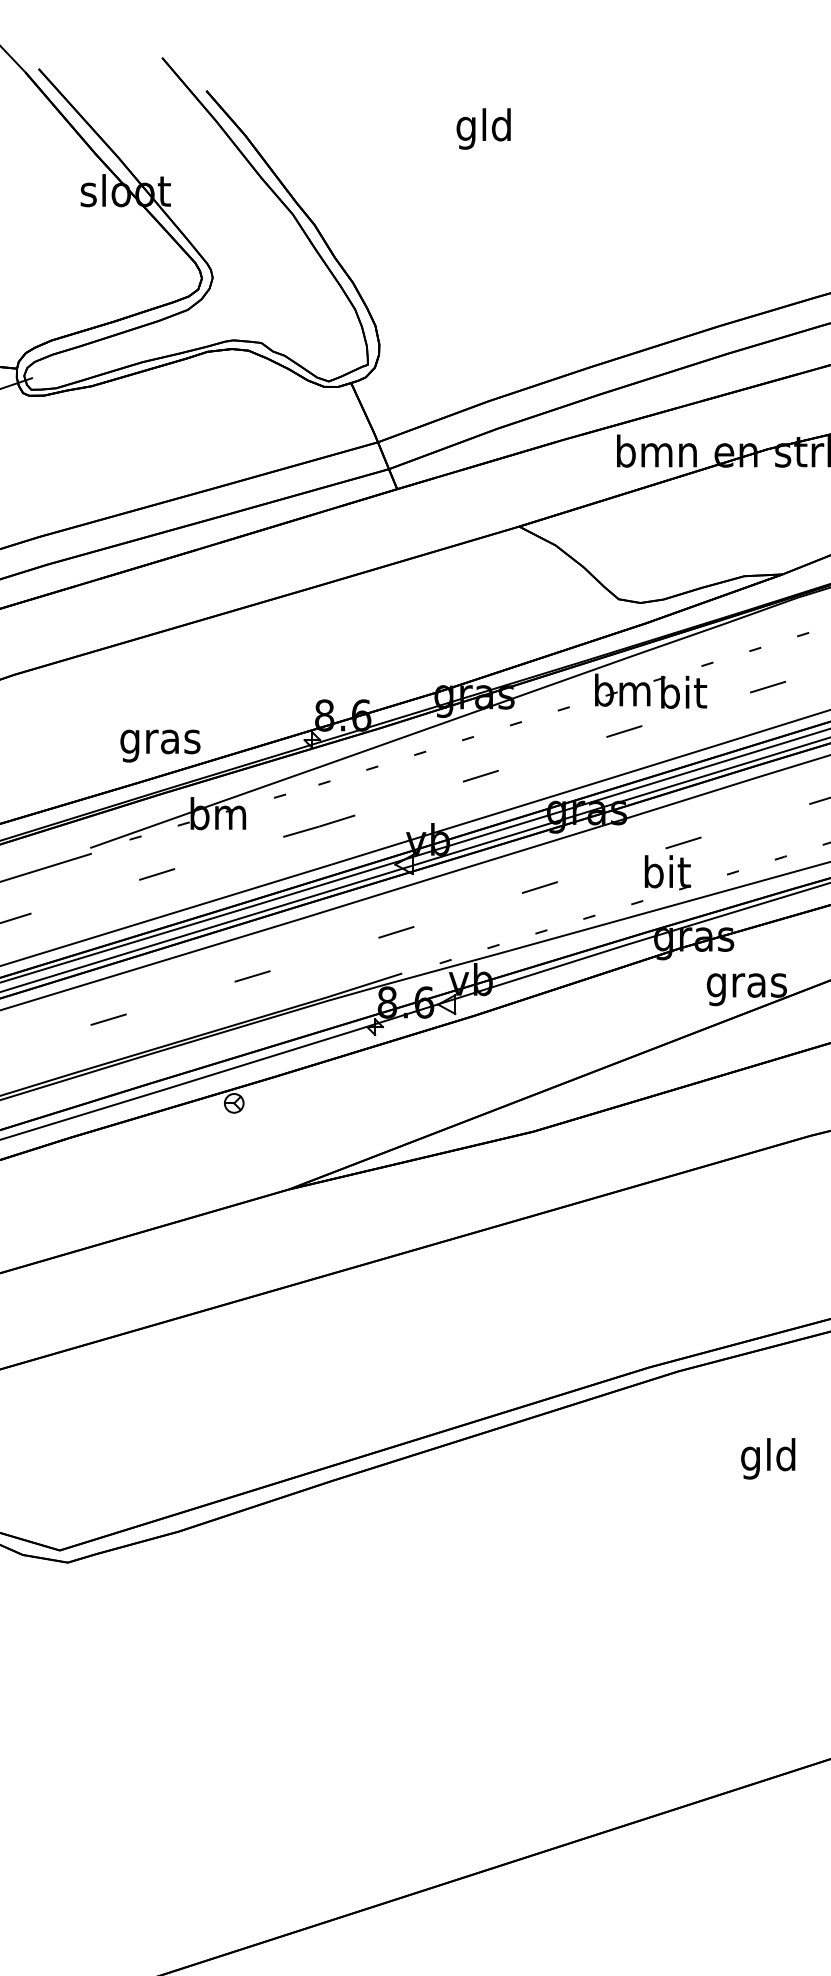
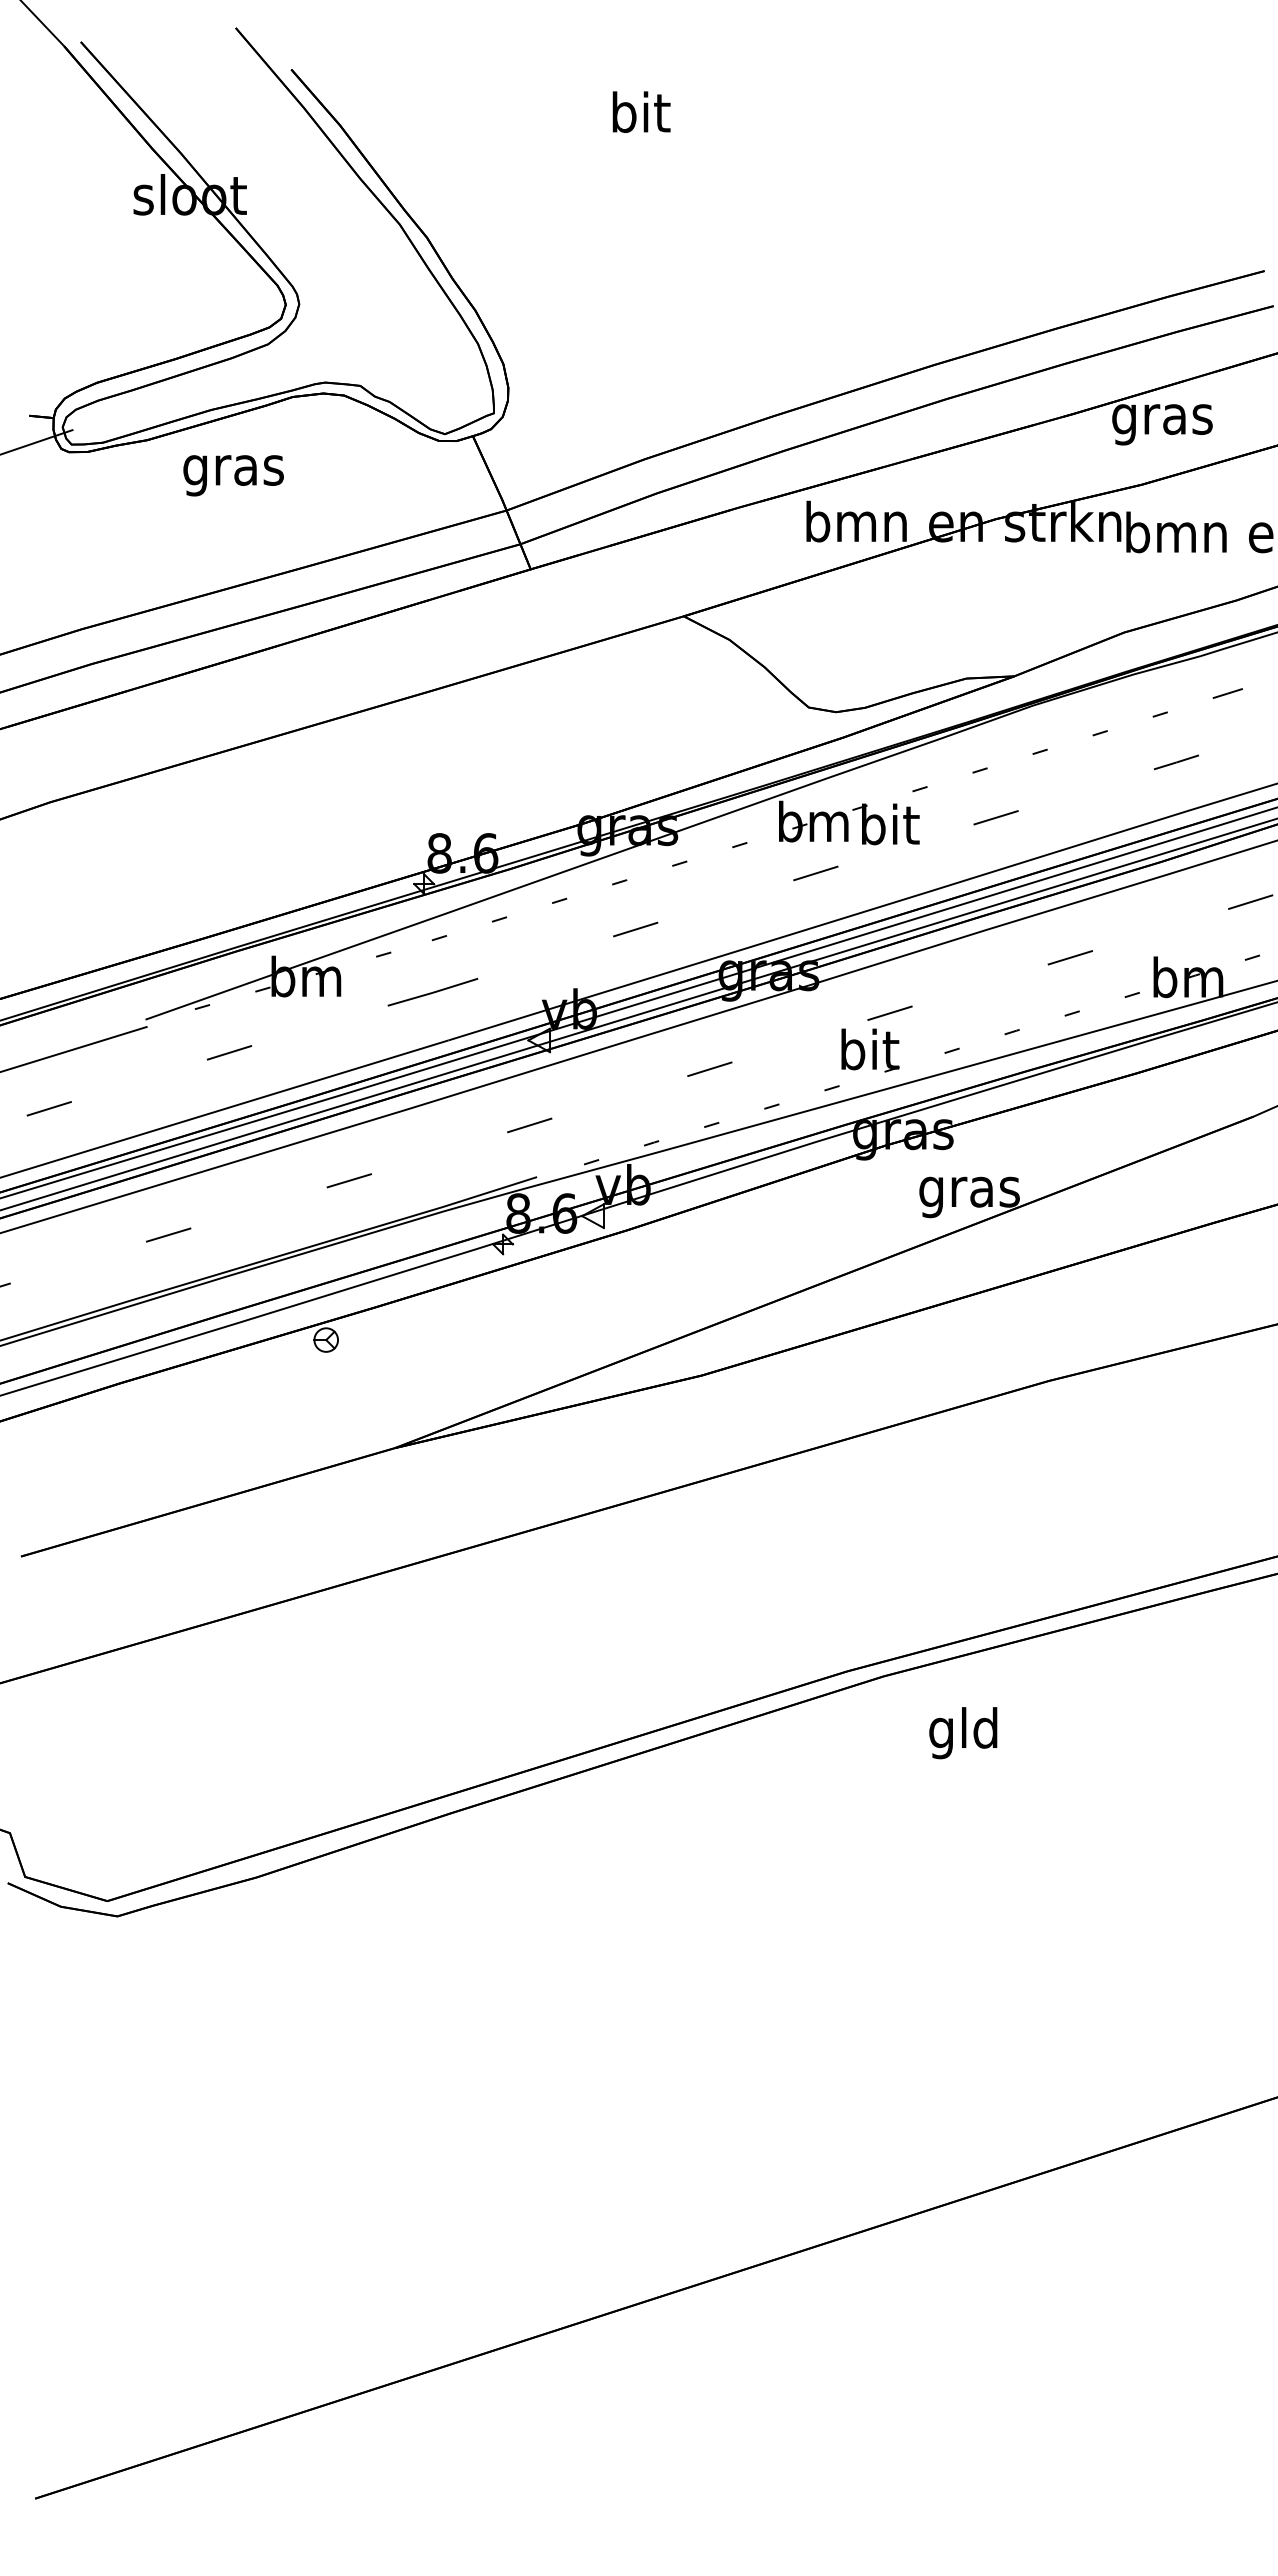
text: (483, 129) -> (639, 117), gld -> bit
text: (160, 745) -> (233, 475), moved
text: (768, 1459) -> (963, 1733), moved

